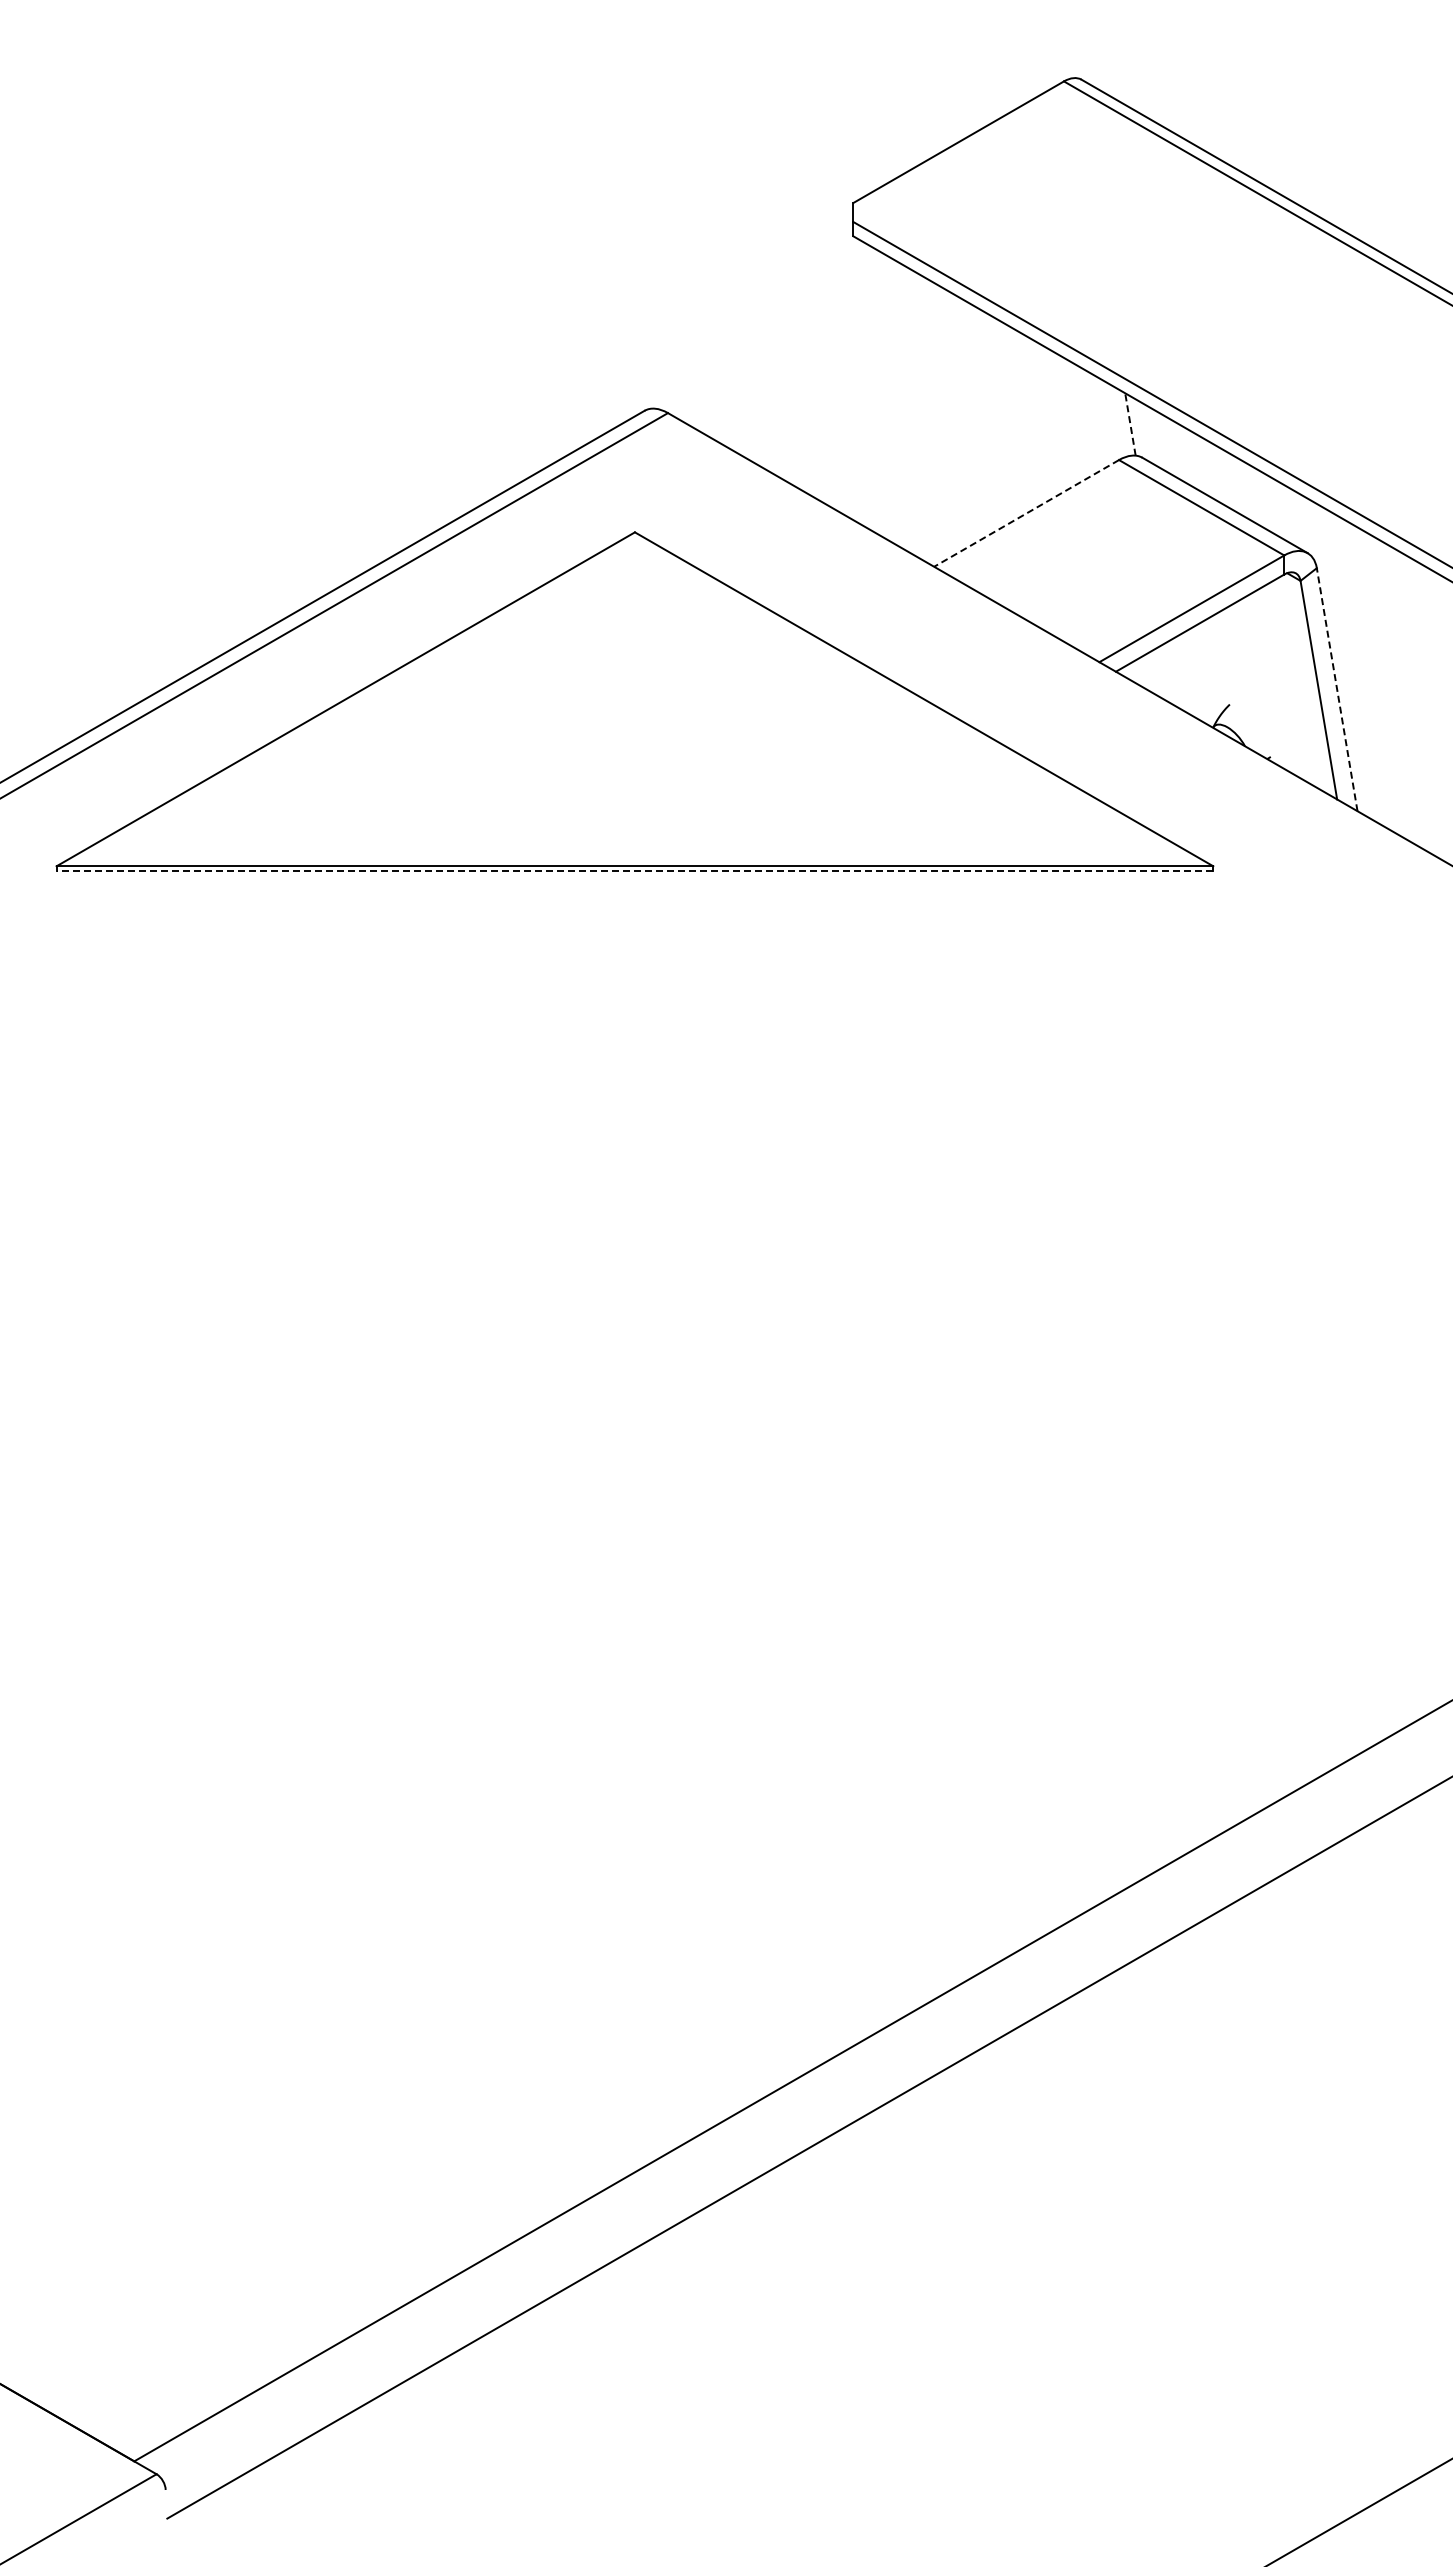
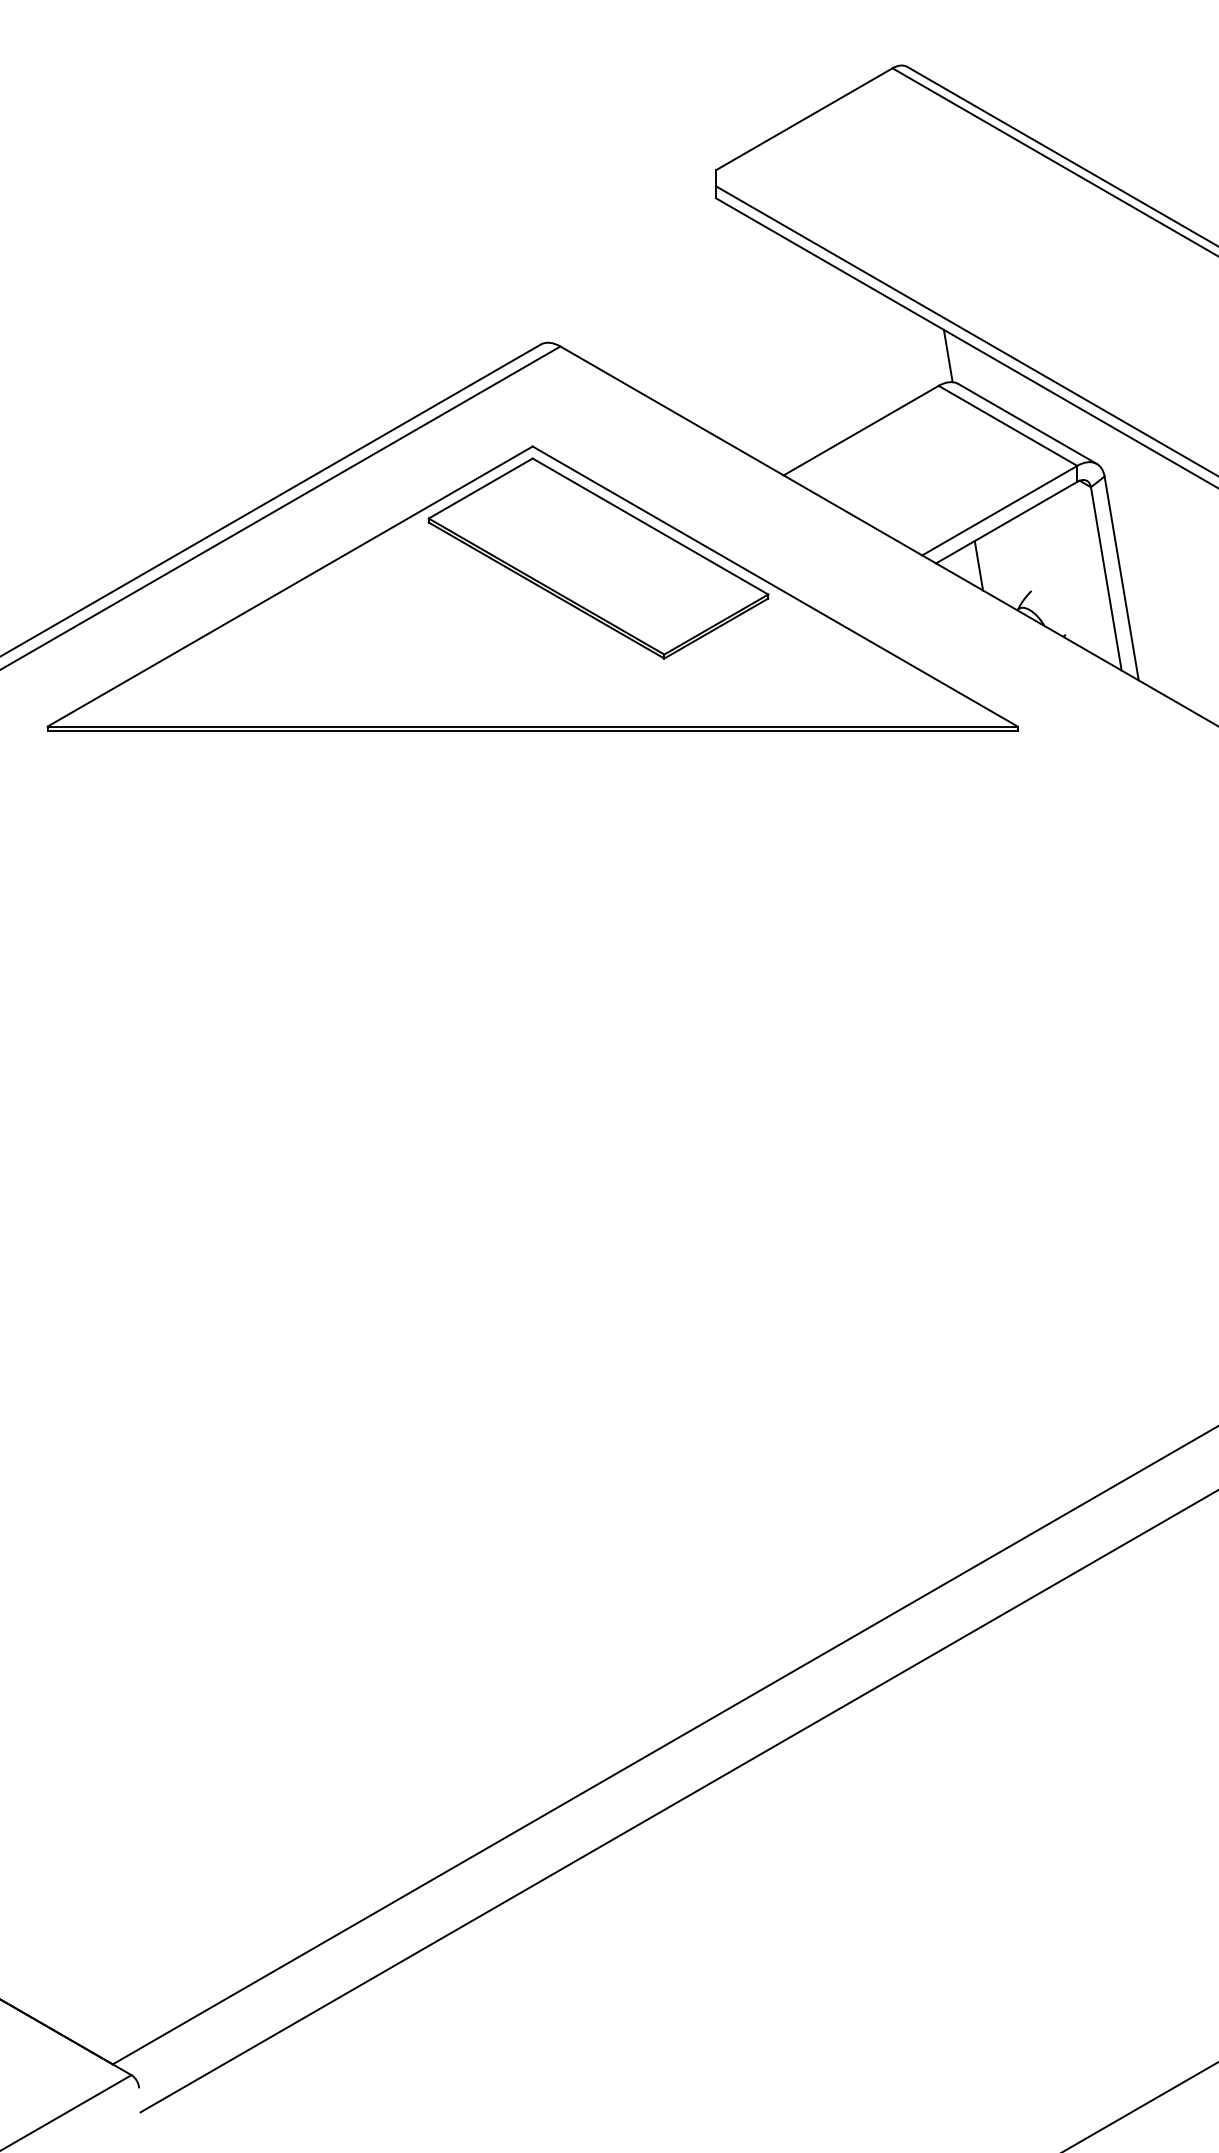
line: (1130, 424) -> (948, 356), dashed -> solid
line: (1026, 513) -> (861, 430), dashed -> solid
part: (712, 665) -> (597, 558), added
line: (1166, 674) -> (978, 565), added
line: (1337, 689) -> (1121, 578), dashed -> solid
line: (634, 871) -> (532, 730), dashed -> solid

